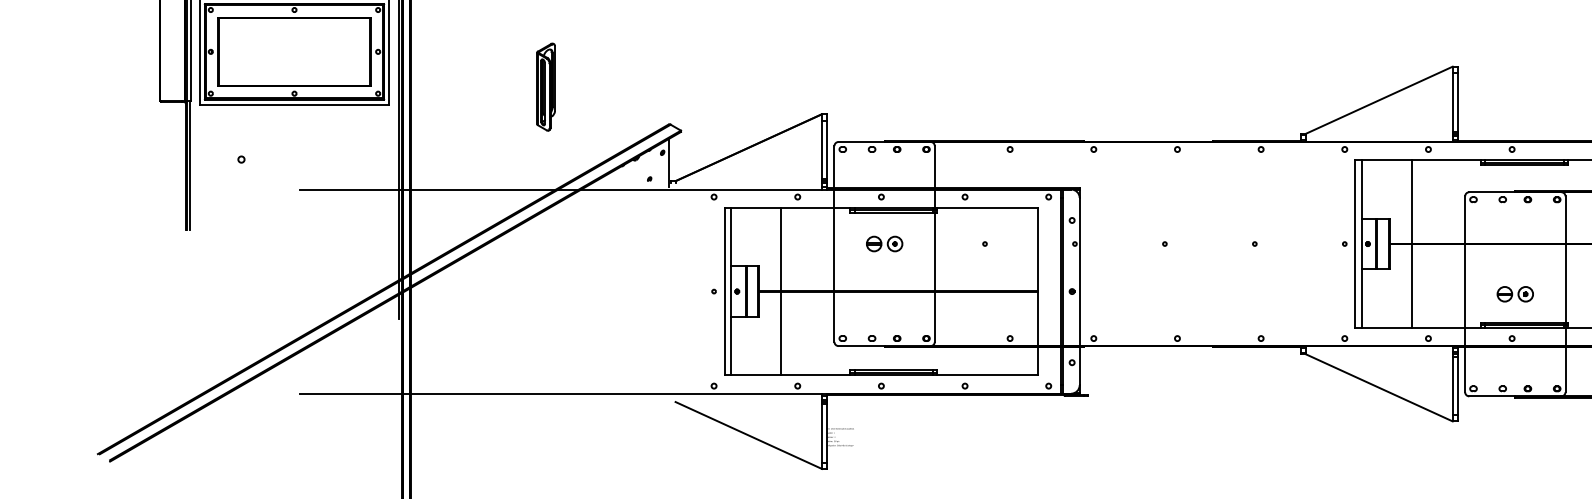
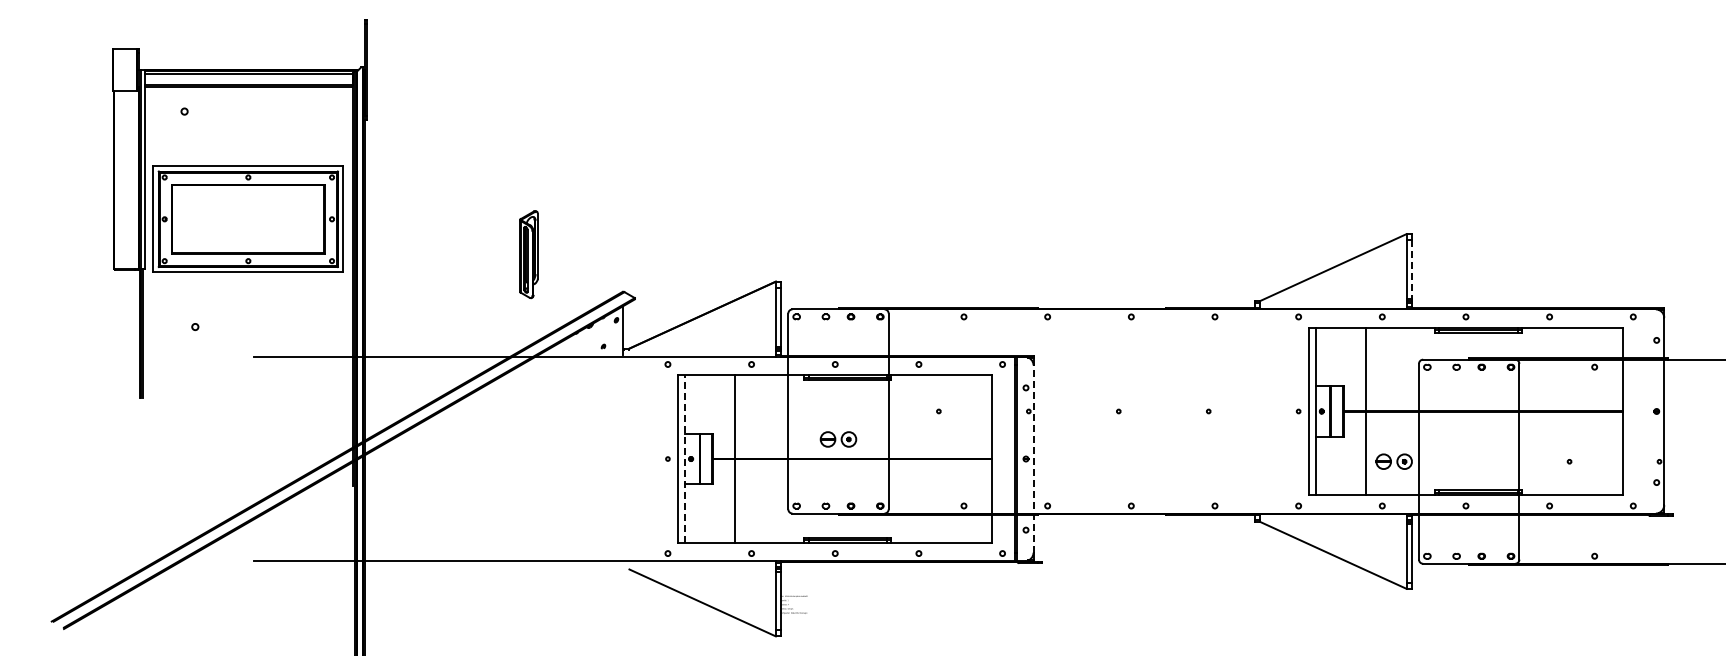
part: (545, 87) -> (528, 254), moved
line: (1457, 103) -> (1411, 270), solid -> dashed
part: (884, 244) -> (838, 439), moved
line: (730, 292) -> (684, 459), solid -> dashed
line: (1079, 292) -> (1033, 459), solid -> dashed
part: (1514, 294) -> (1393, 461), moved

